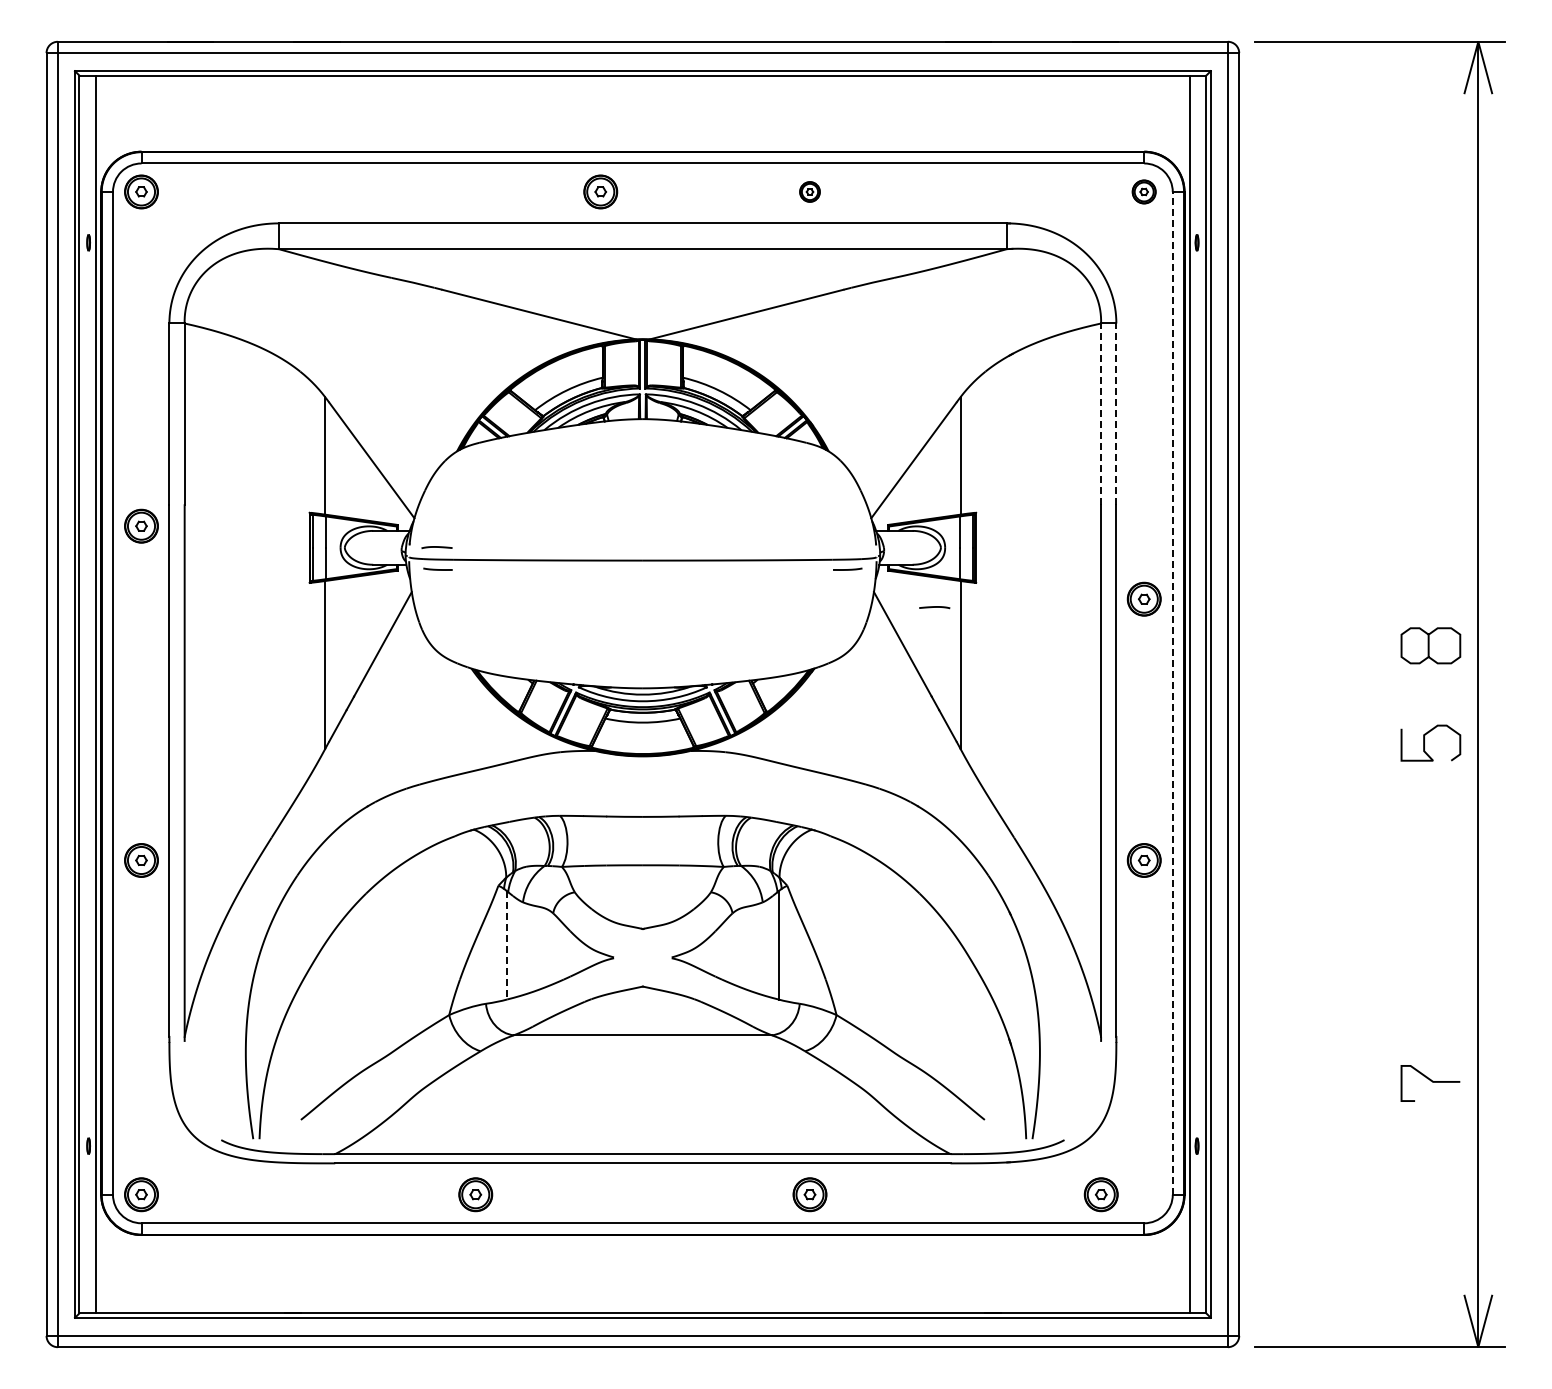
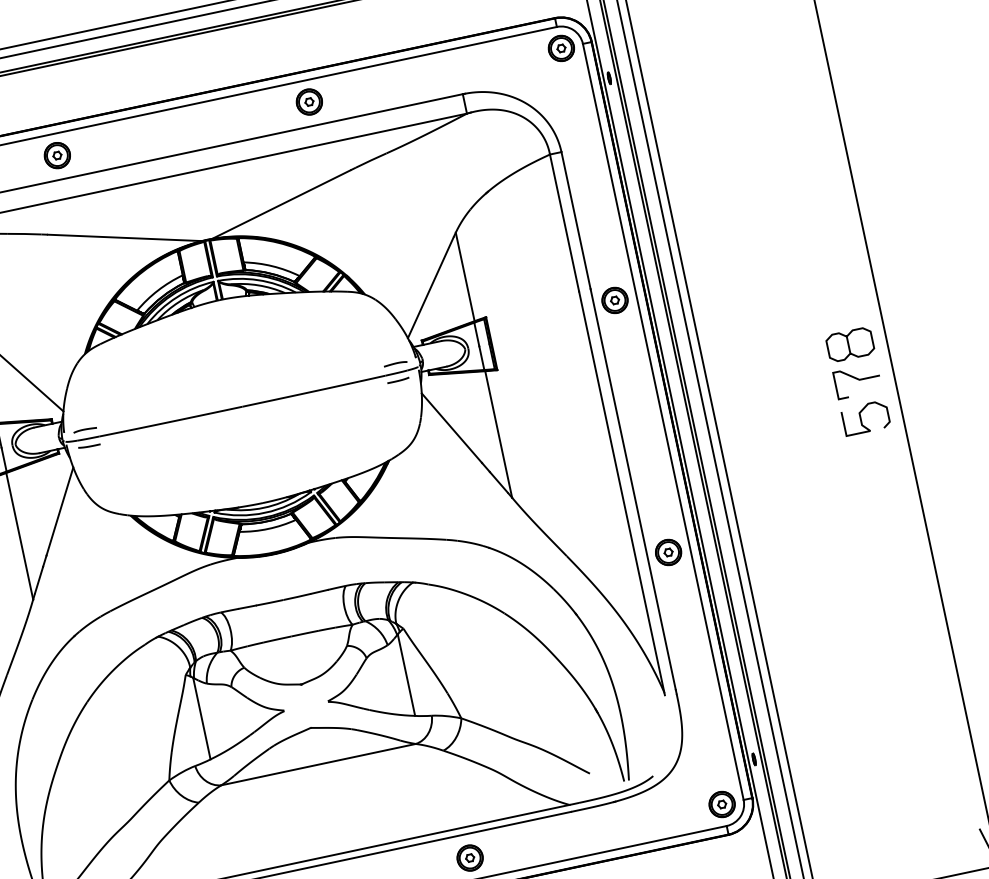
part: (600, 191) -> (57, 155), moved
part: (809, 191) -> (308, 101), size x1.67
part: (1143, 191) -> (560, 48), size x1.43
line: (1101, 414) -> (564, 223), dashed -> solid
line: (1116, 414) -> (576, 220), dashed -> solid
part: (1143, 598) -> (614, 300), moved
line: (934, 607) -> (395, 363), moved
line: (1172, 692) -> (662, 421), dashed -> solid
line: (507, 945) -> (202, 718), dashed -> solid
curve: (1430, 1081) -> (857, 379), moved
part: (1100, 1194) -> (721, 804), moved

